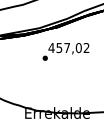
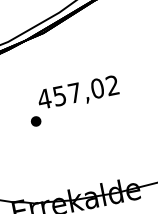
text: (65, 51) -> (72, 100), moved

